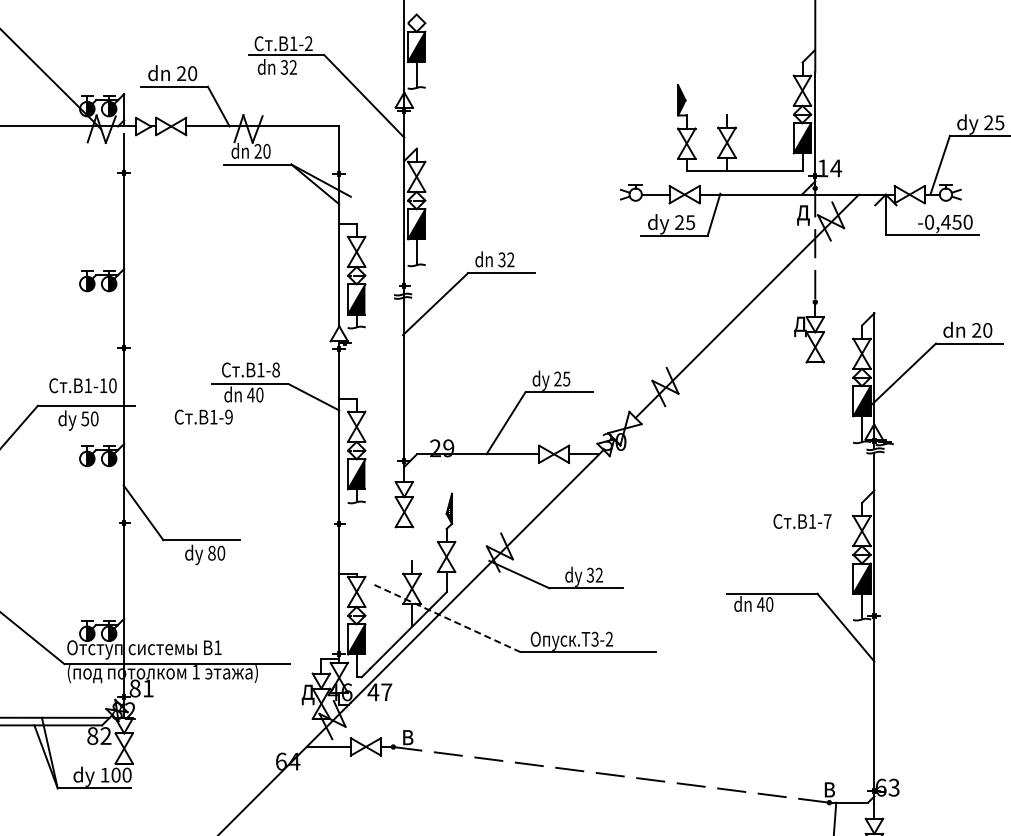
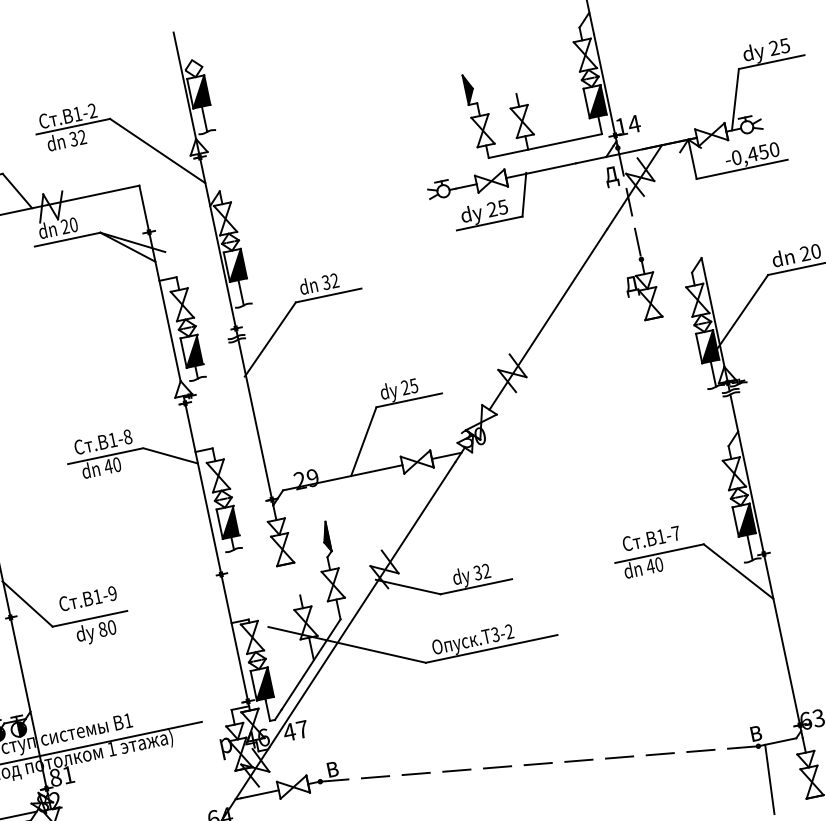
text: (203, 416) -> (87, 598), moved
text: (802, 521) -> (651, 538), moved
line: (447, 618) -> (346, 644), dashed -> solid
text: (307, 695) -> (225, 748), д -> р

